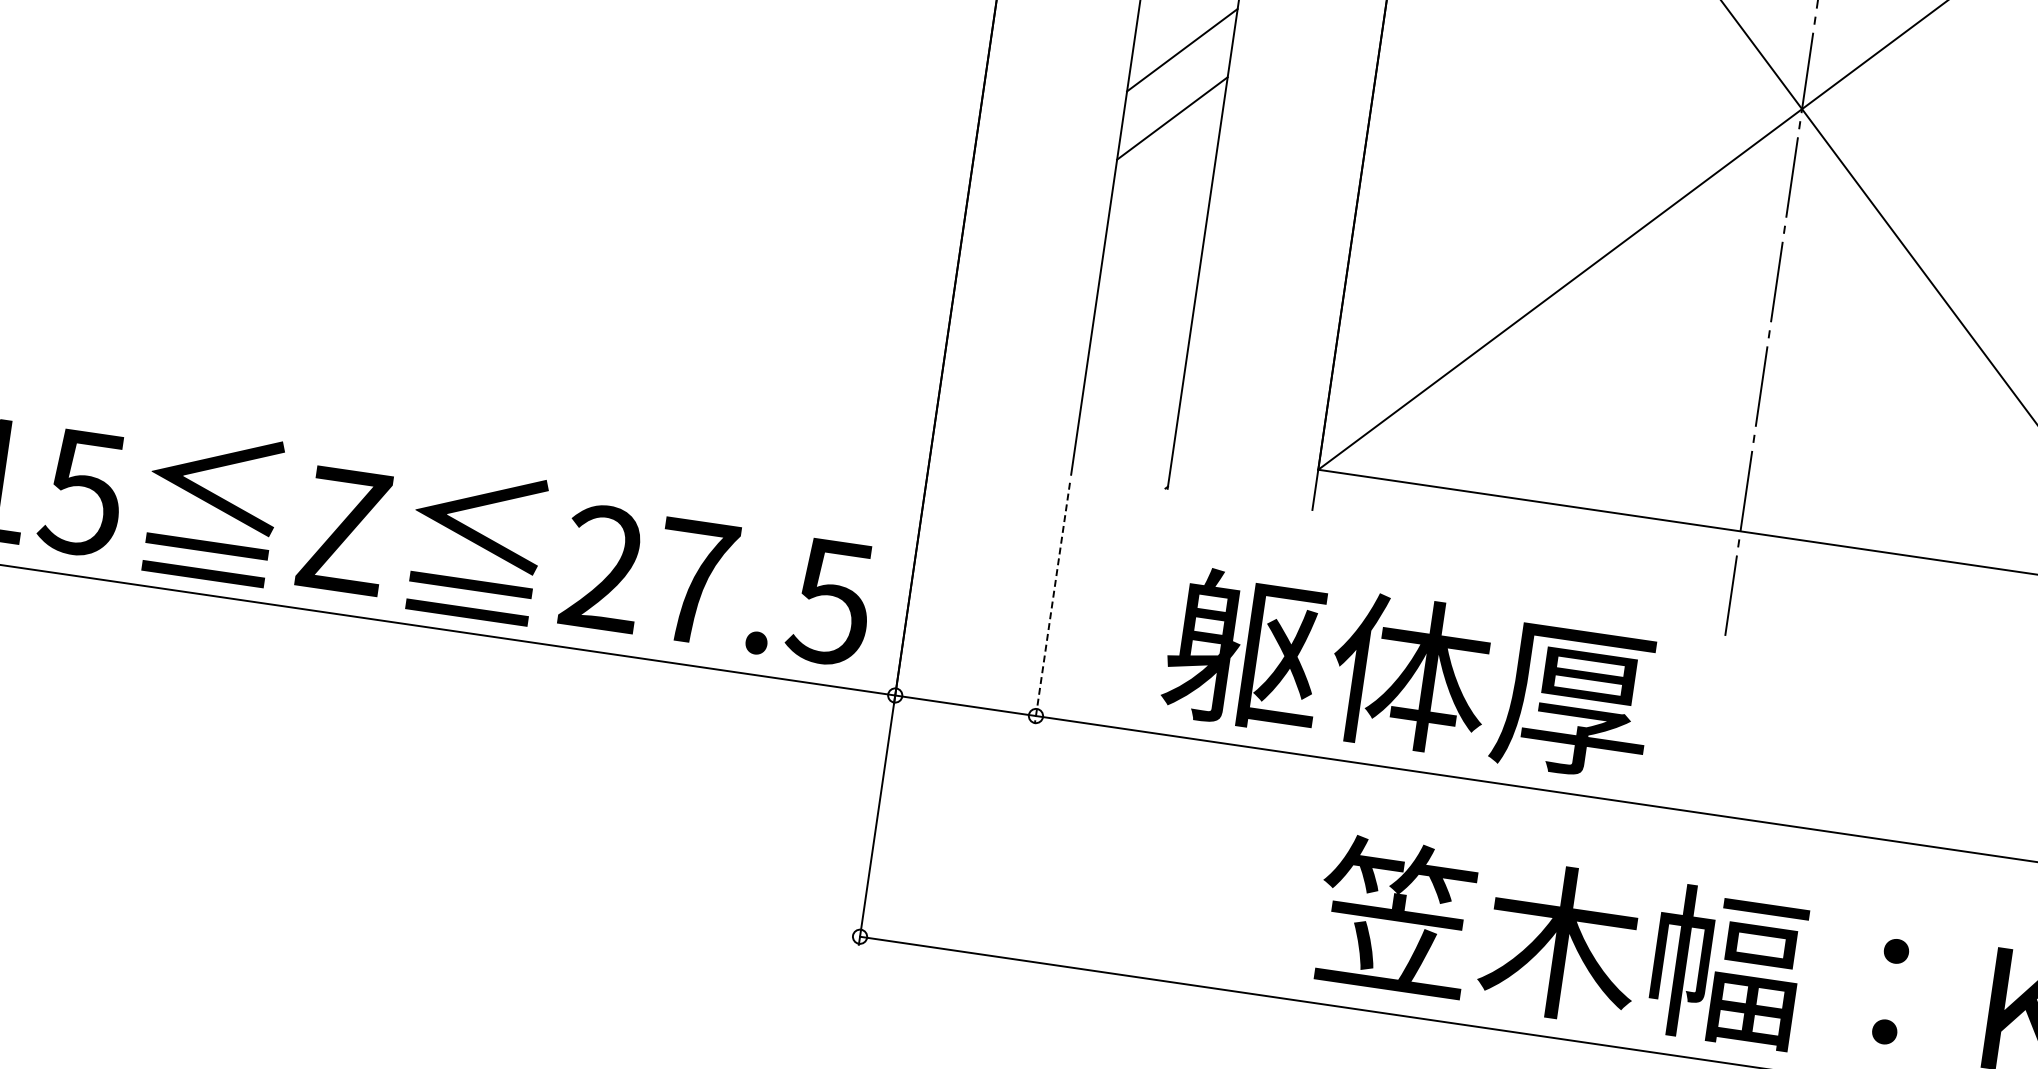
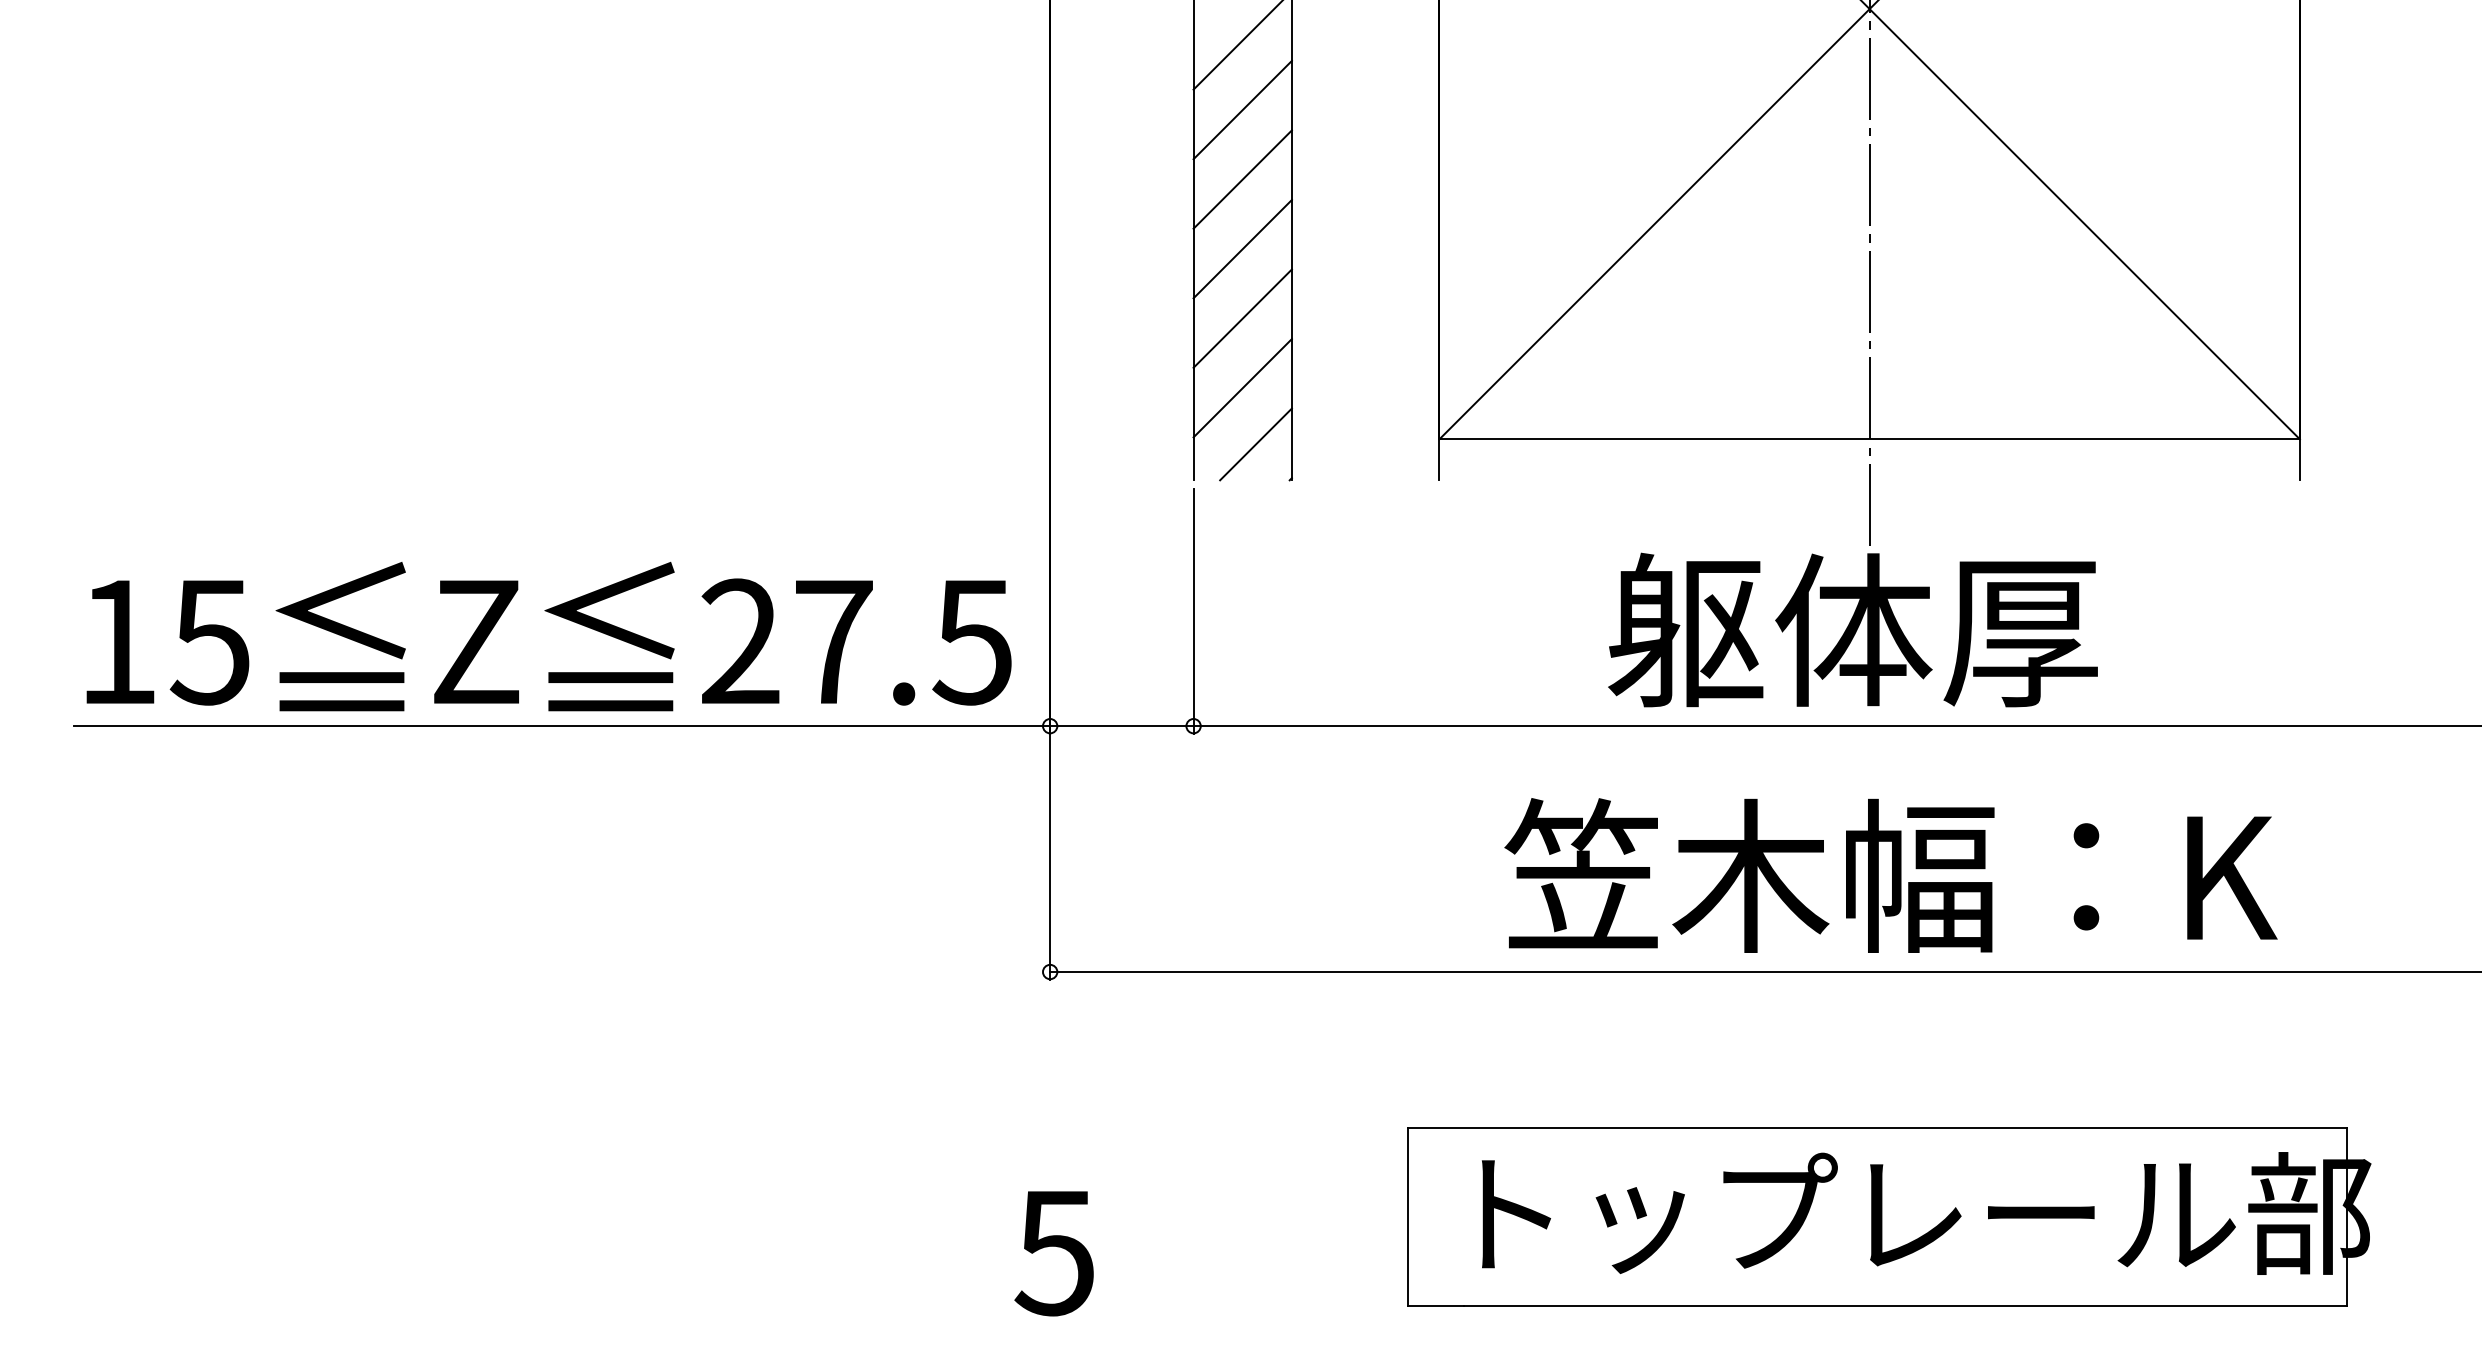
line: (1162, 186) -> (1242, 179), added
line: (1152, 254) -> (1242, 248), added
line: (1142, 322) -> (1242, 318), added
line: (1132, 391) -> (1242, 388), added
line: (1137, 448) -> (1255, 444), added
line: (1052, 603) -> (1193, 611), dashed -> solid
text: (1408, 673) -> (1852, 629), moved

